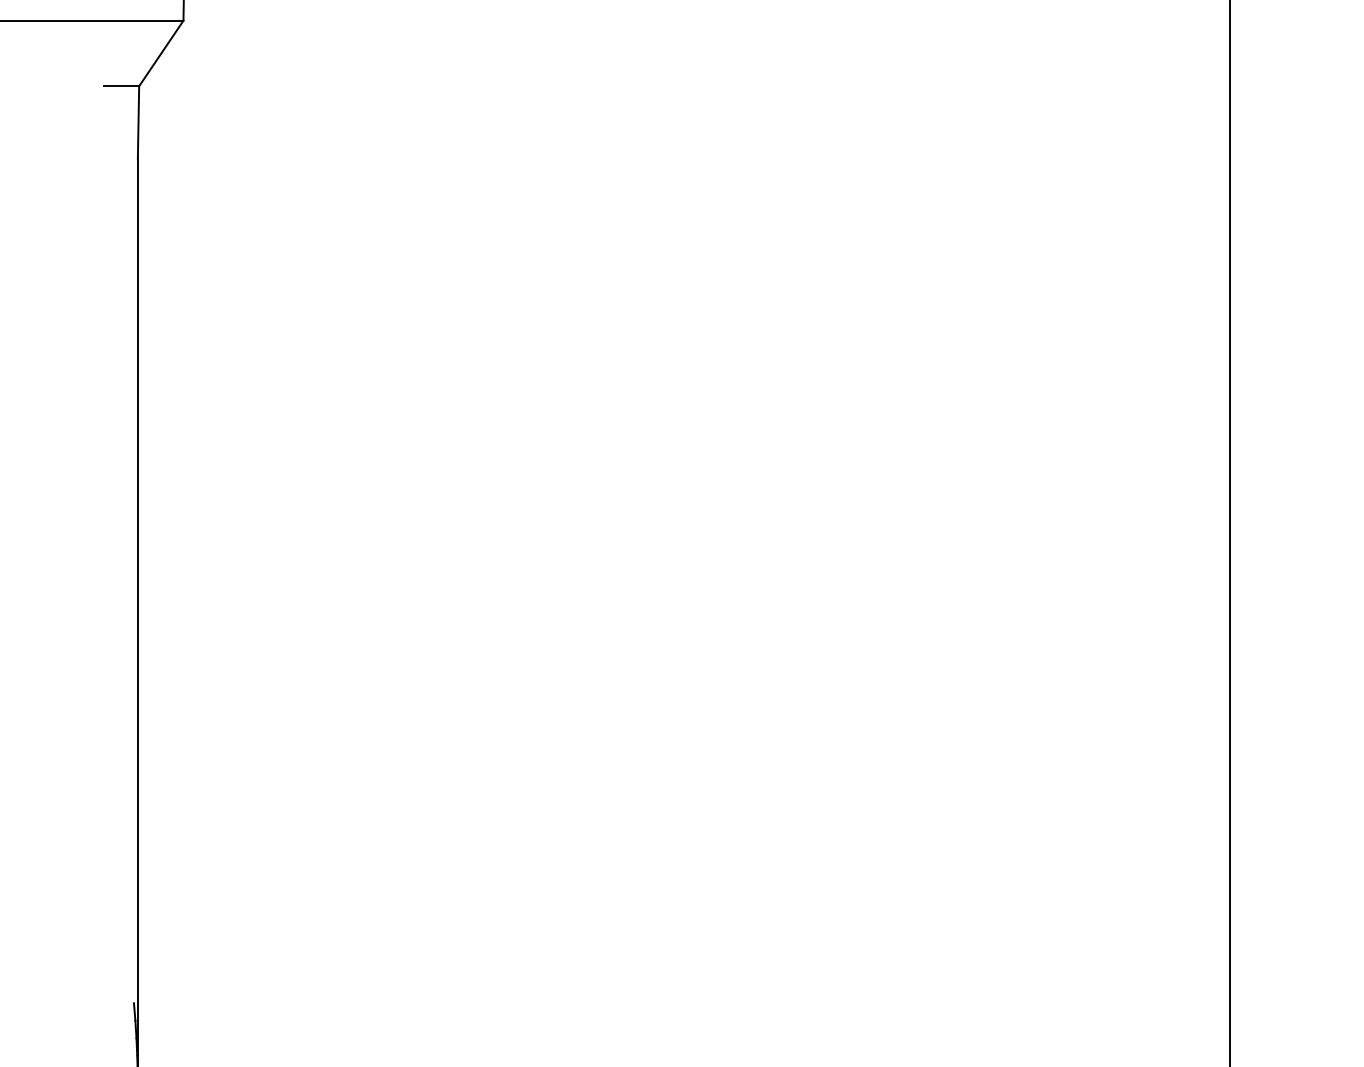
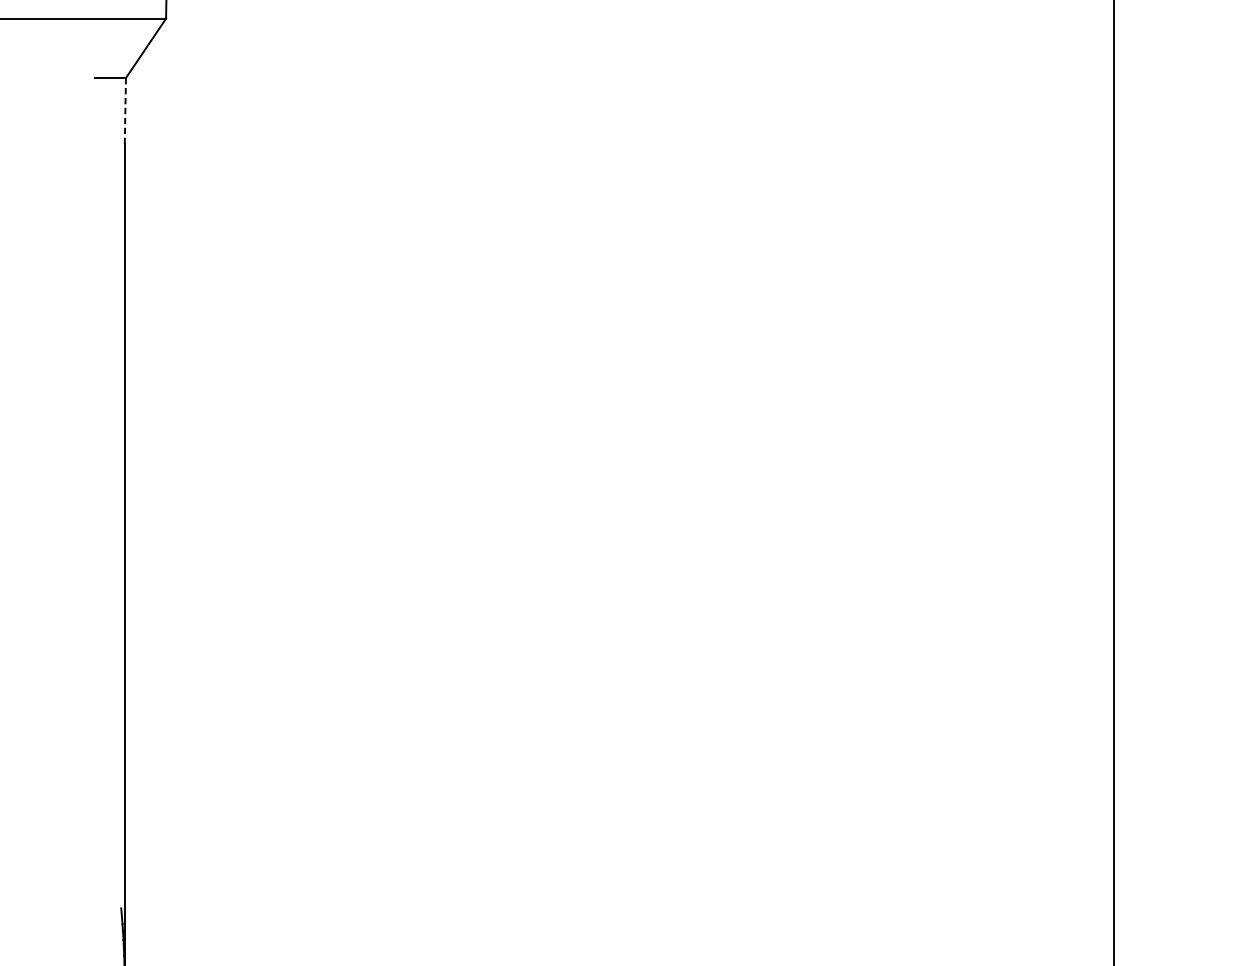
line: (138, 122) -> (125, 110), solid -> dashed

